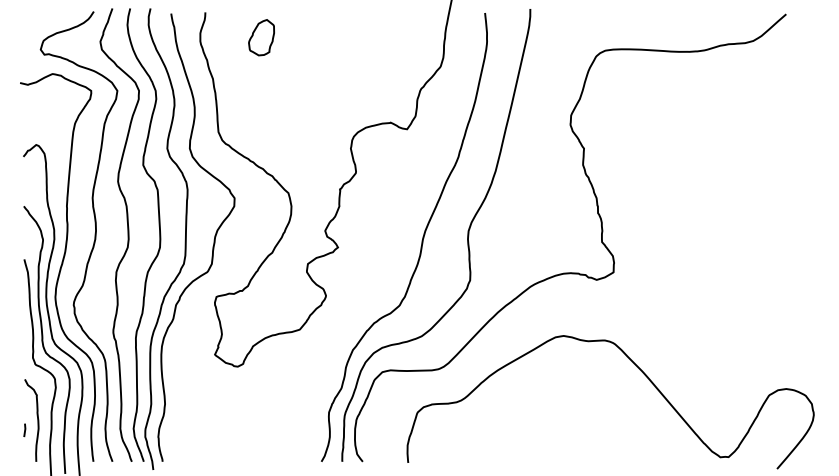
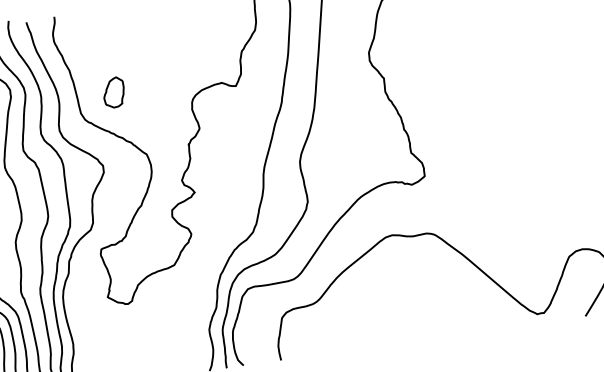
part: (261, 37) -> (113, 92), moved

